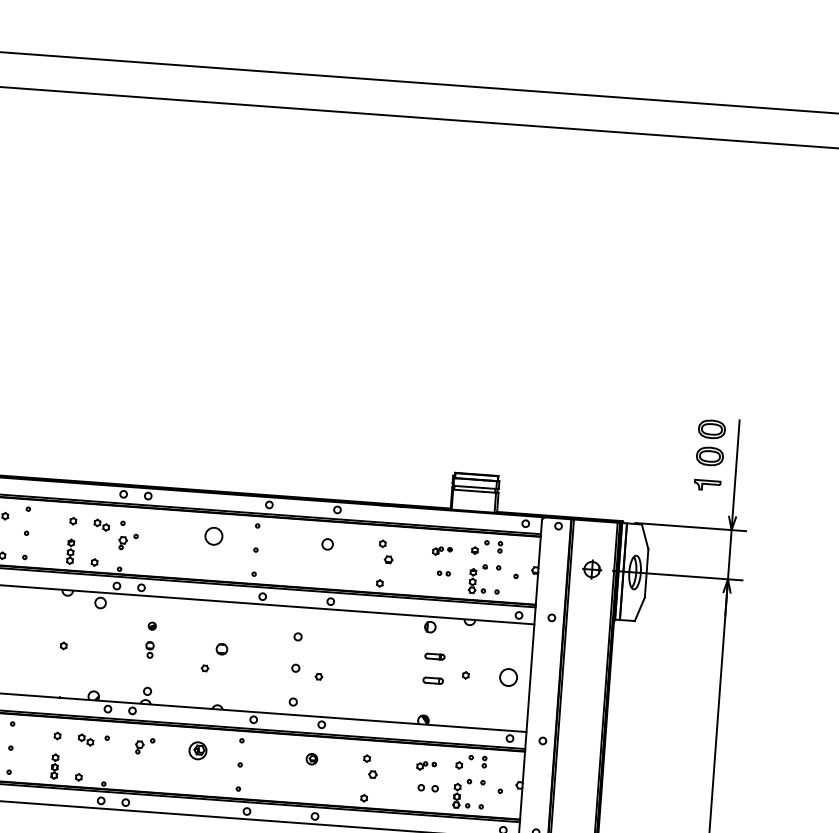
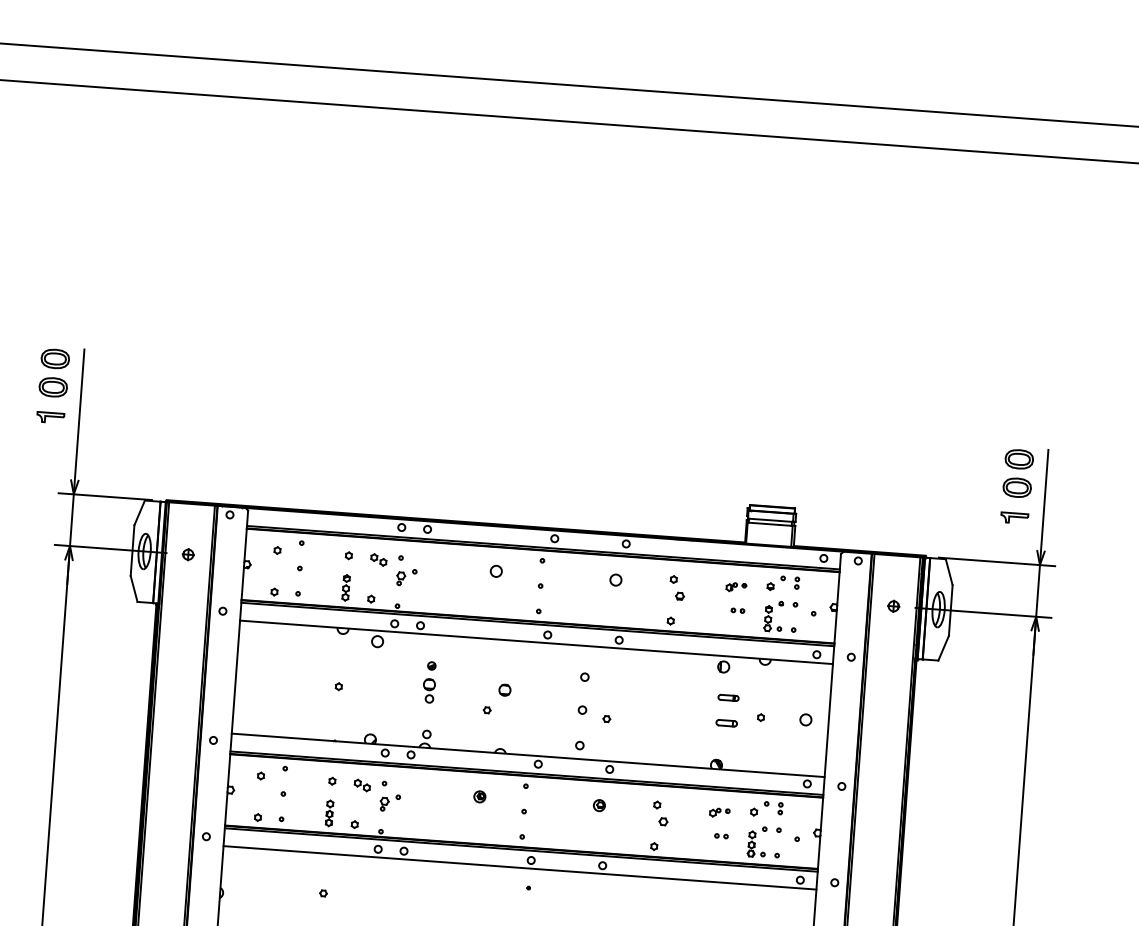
circle: (212, 535) -> (495, 570), size x0.62
part: (592, 568) -> (893, 605), size x0.62
part: (150, 649) -> (429, 690), size x1.43
circle: (508, 677) -> (805, 719), size x0.62
part: (144, 745) -> (389, 802), moved
part: (197, 750) -> (479, 796), size x0.62
part: (428, 788) -> (721, 836), size x0.62

